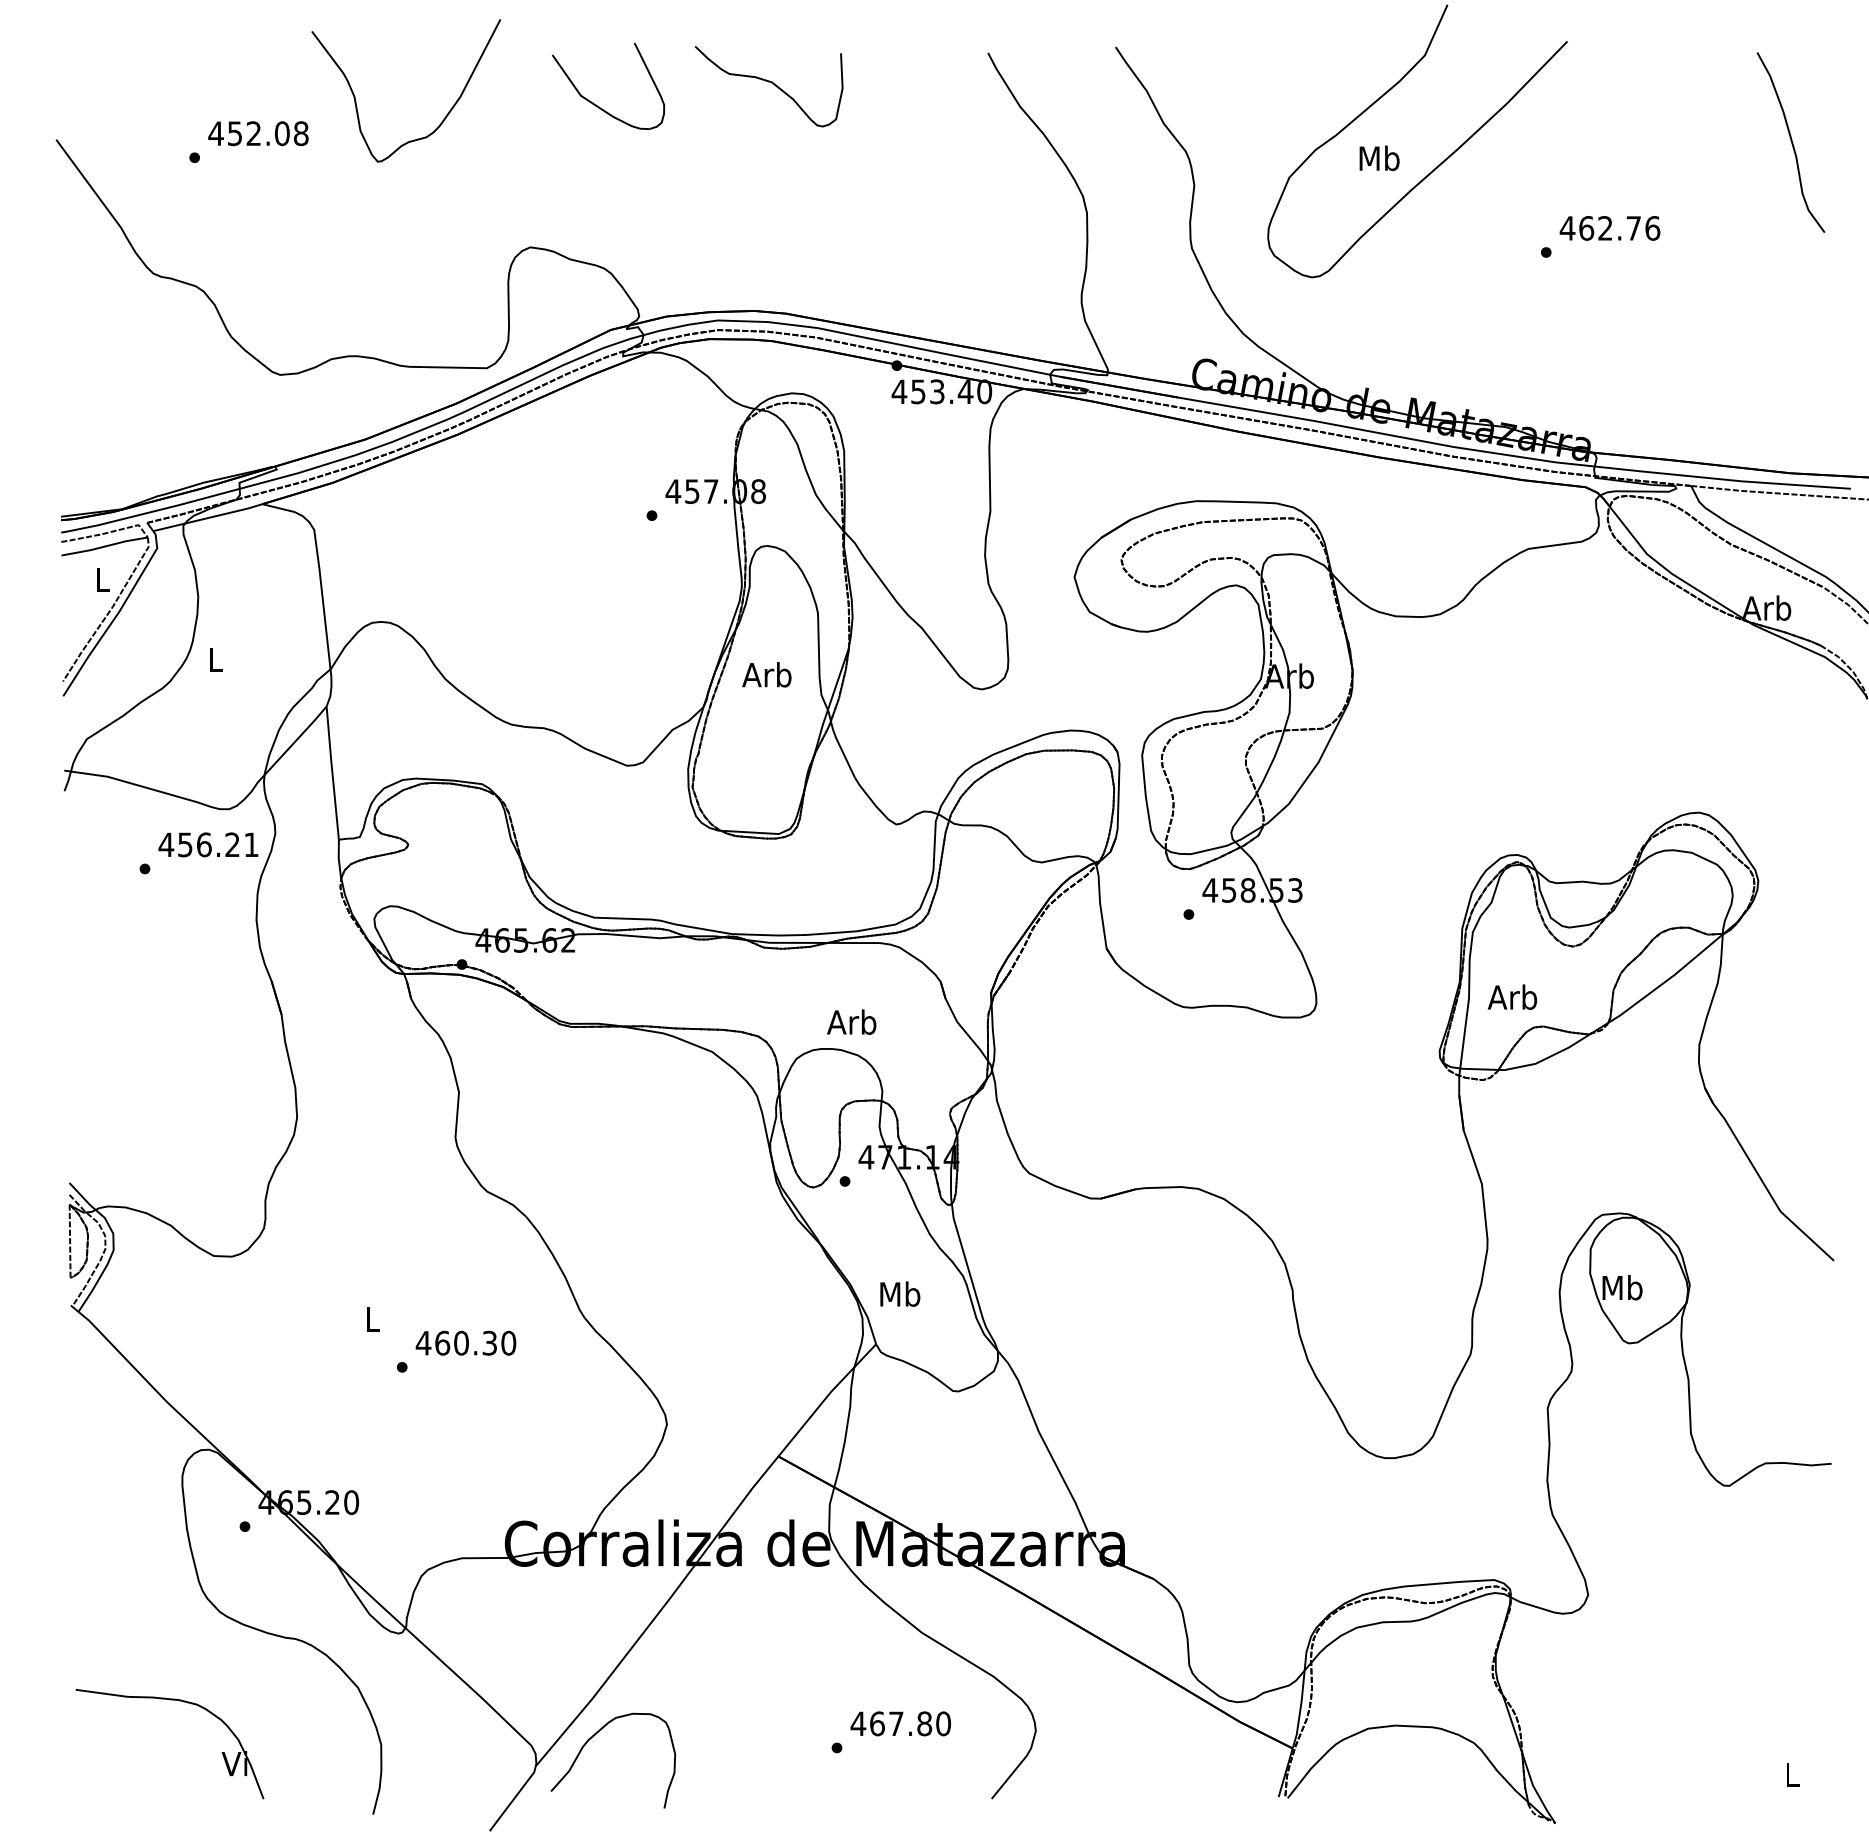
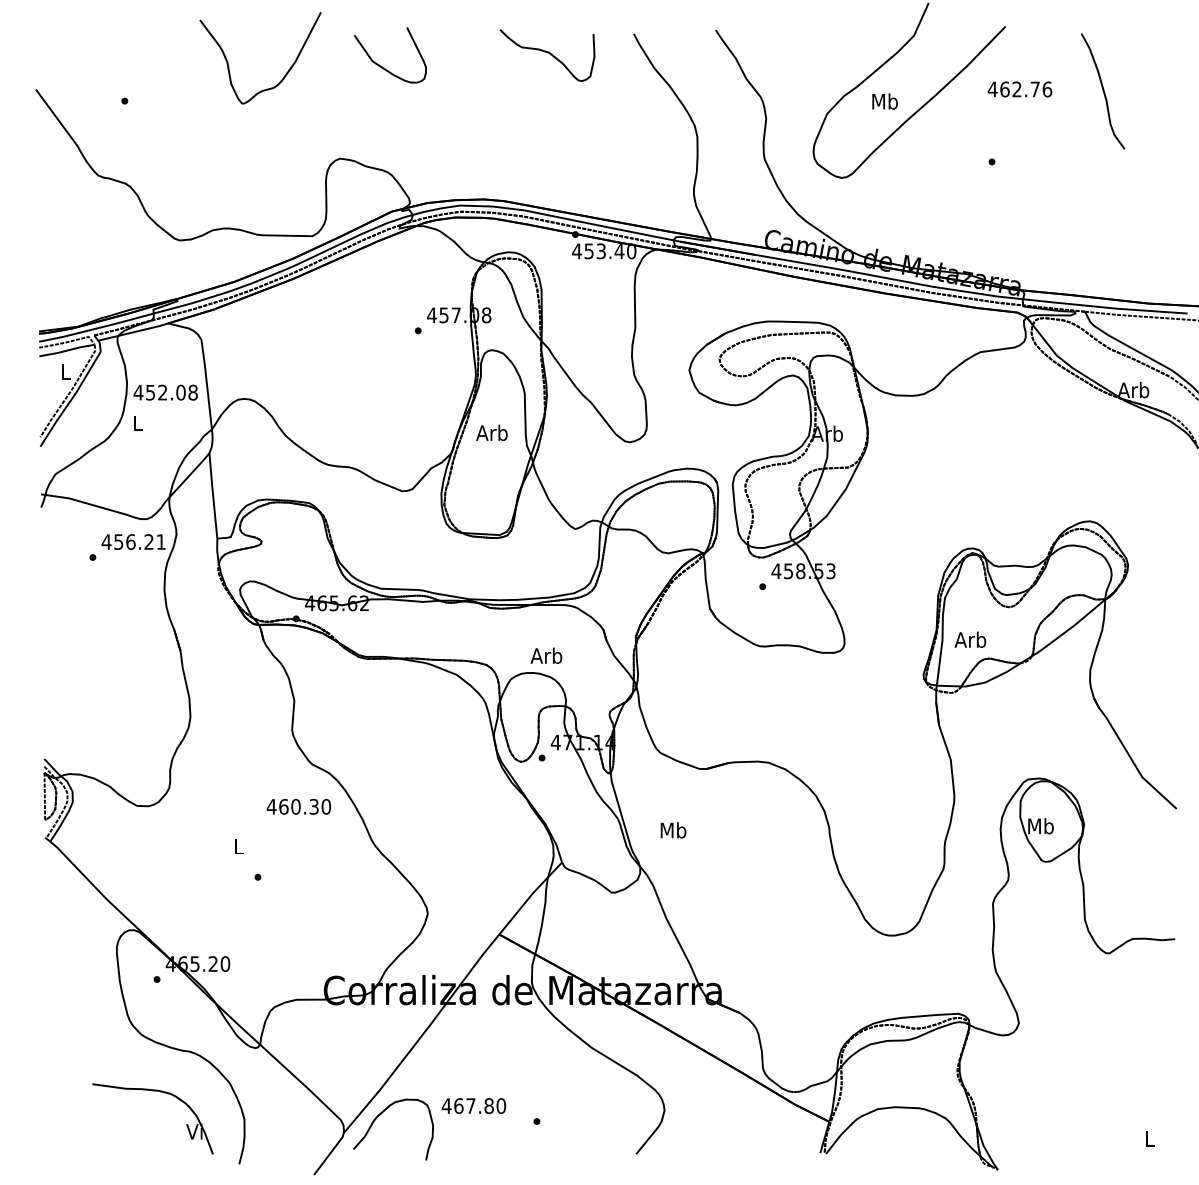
curve: (769, 83) -> (547, 53), moved
text: (258, 133) -> (165, 392), moved
curve: (1790, 141) -> (1102, 90), moved
text: (1609, 228) -> (1019, 89), moved
text: (900, 1294) -> (673, 830), moved
text: (465, 1342) -> (298, 806), moved
part: (169, 1701) -> (152, 1091), moved
text: (900, 1722) -> (473, 1105), moved

